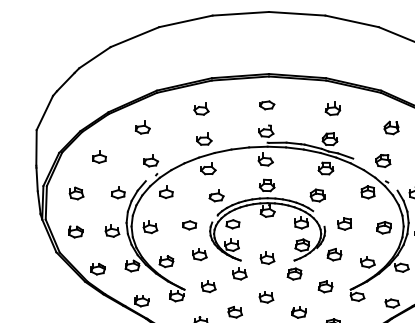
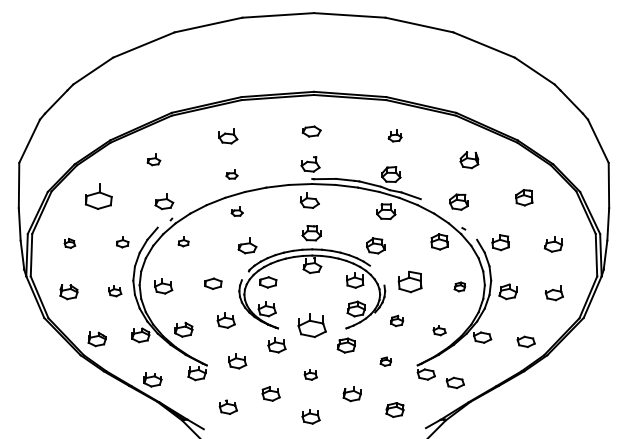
part: (333, 108) -> (395, 135), size x0.7
part: (142, 127) -> (153, 159), size x0.7
part: (203, 139) -> (231, 174), size x0.6
part: (99, 156) -> (99, 196), size x1.6
part: (208, 168) -> (237, 211), size x0.6
part: (118, 192) -> (122, 242), size x0.7
part: (166, 192) -> (183, 241), size x0.6
part: (76, 193) -> (69, 243), size x0.6
part: (344, 224) -> (409, 282), size x1.4
part: (383, 227) -> (459, 286), size x0.6
part: (111, 231) -> (114, 291), size x0.7
part: (334, 254) -> (396, 320), size x0.7
part: (267, 258) -> (311, 325), size x1.6
part: (367, 262) -> (439, 330), size x0.7
part: (325, 286) -> (385, 361), size x0.6
part: (266, 296) -> (310, 374), size x0.7
part: (391, 303) -> (454, 382), moved

